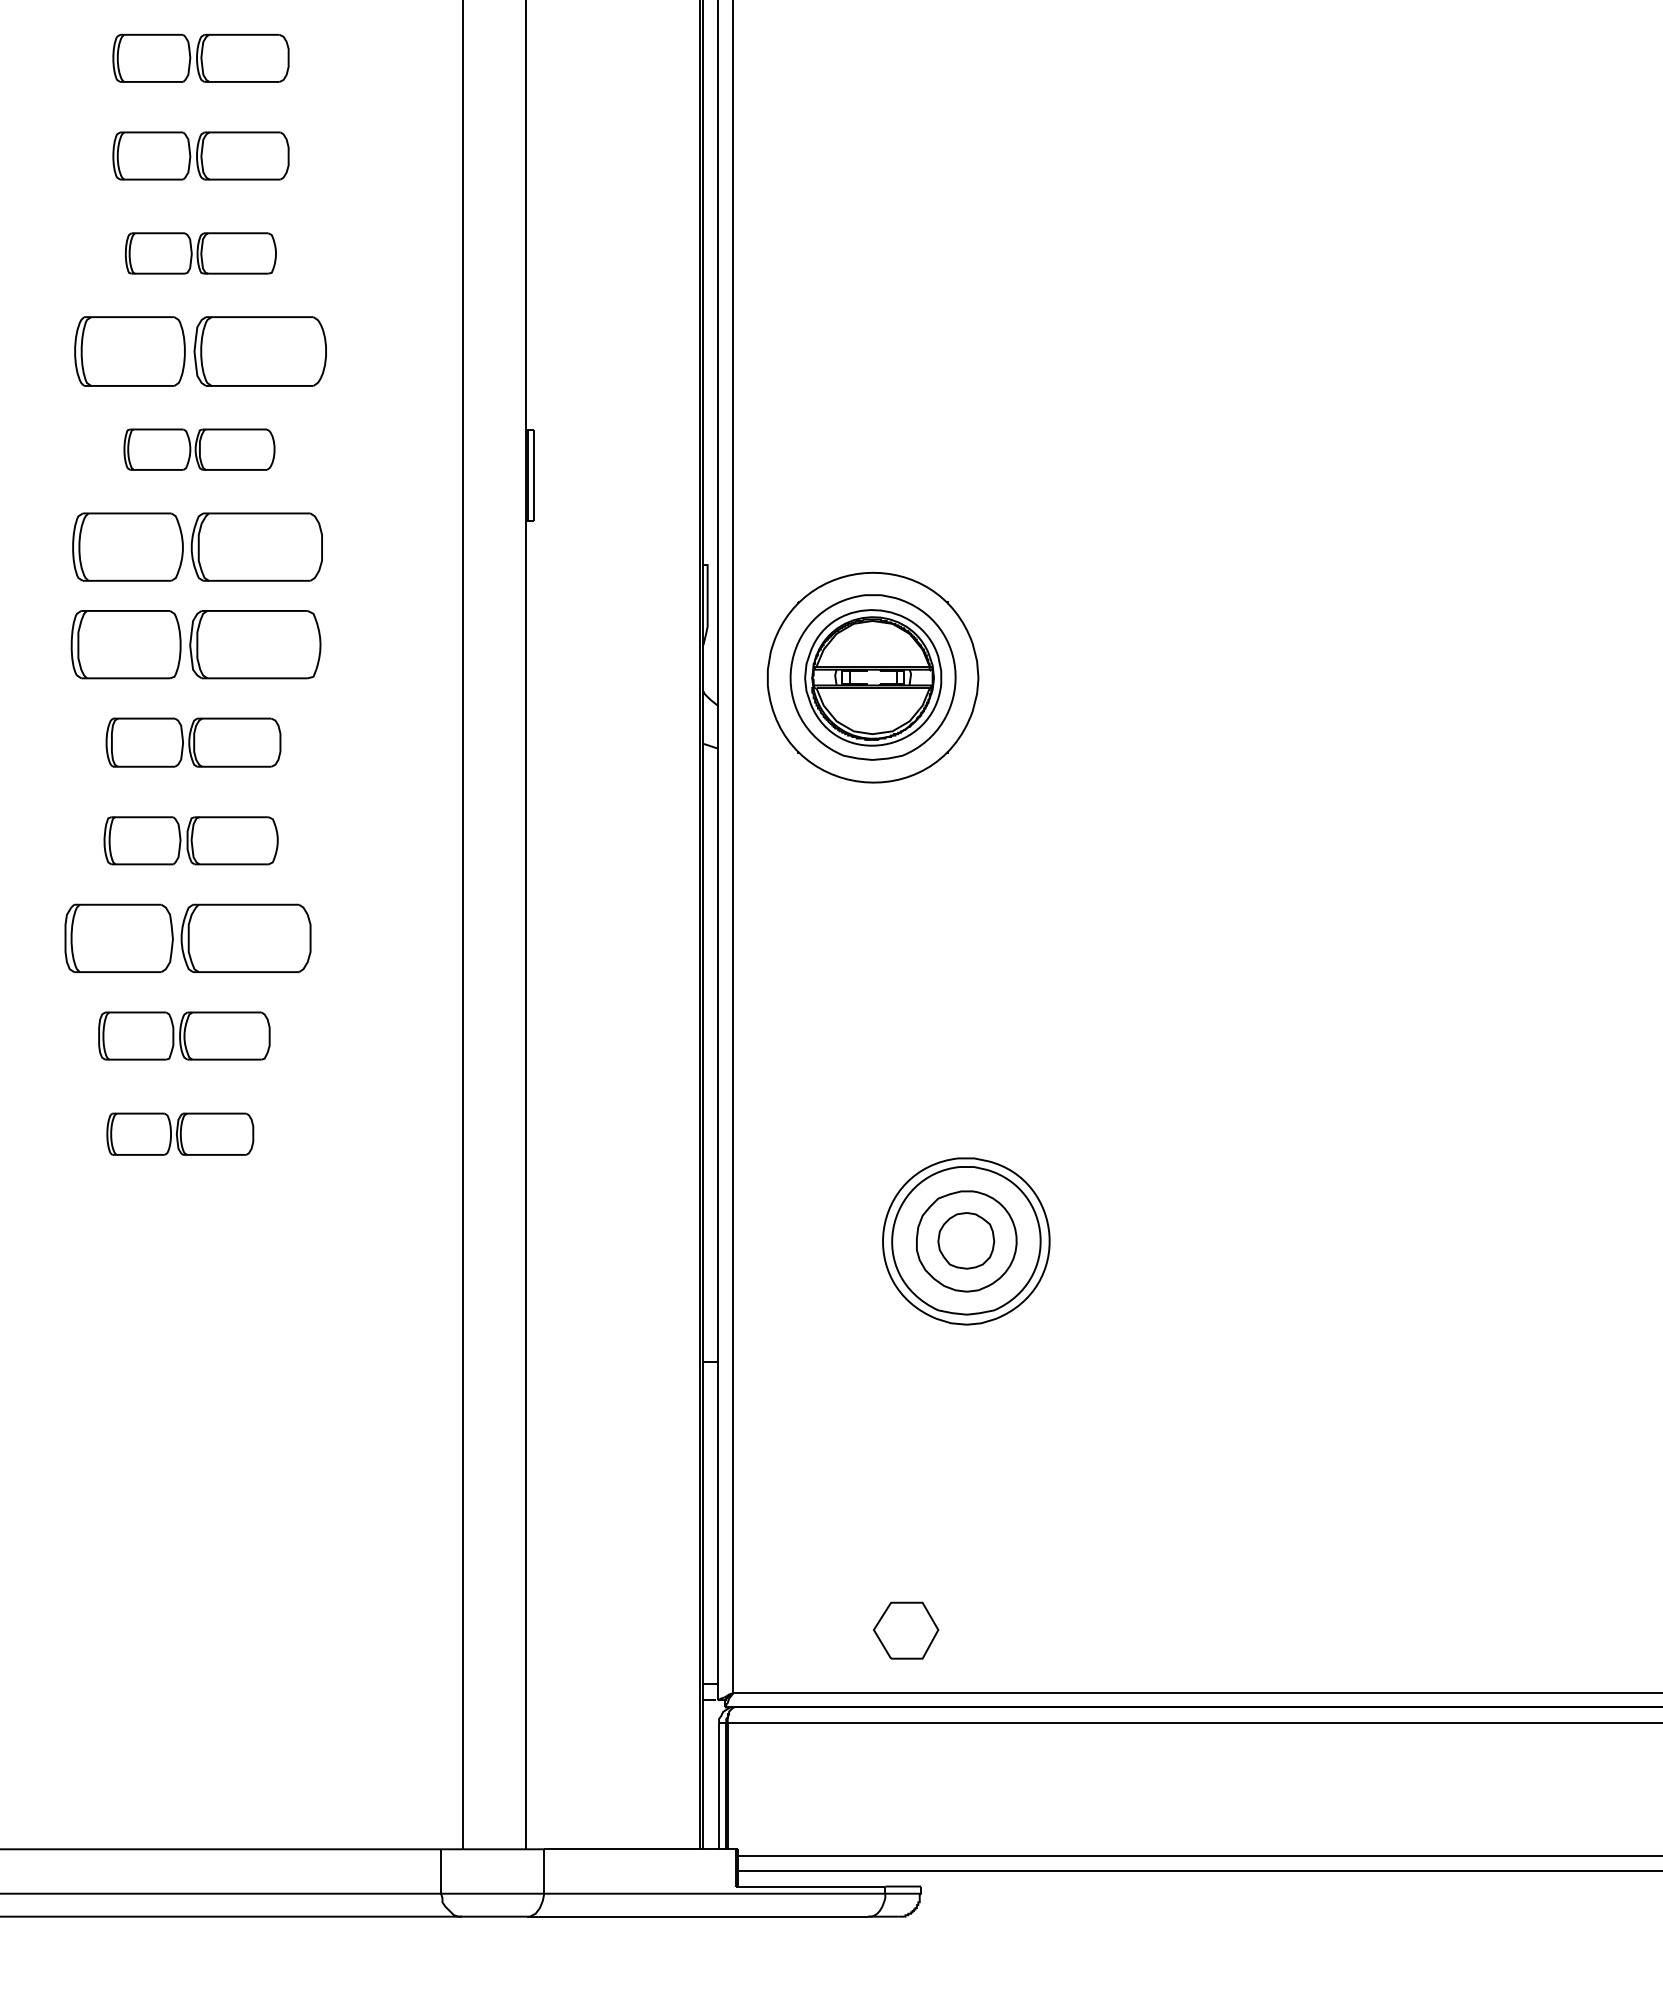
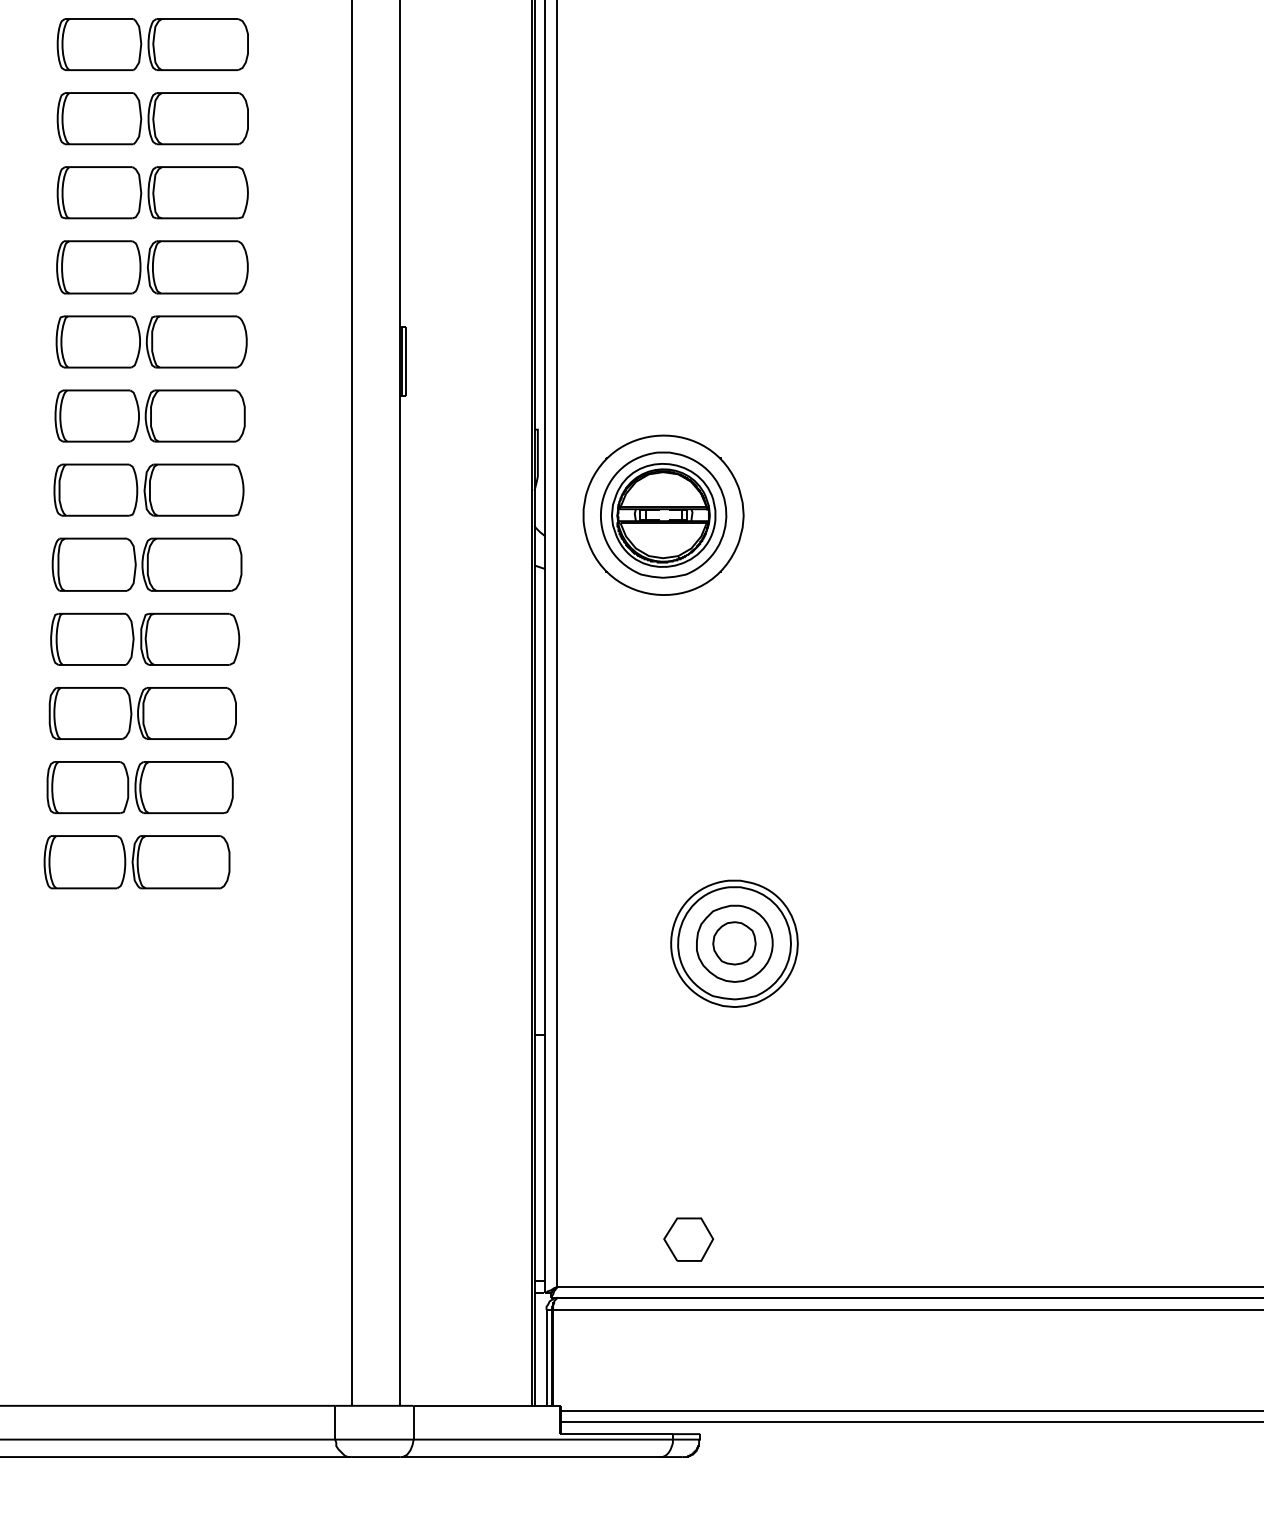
part: (200, 58) -> (152, 44), size x1.43
part: (200, 155) -> (152, 118), size x1.43
part: (200, 253) -> (152, 192), size x1.67
part: (199, 449) -> (151, 341), size x1.67
part: (192, 742) -> (146, 564), size x1.43
part: (191, 839) -> (145, 638), size x1.43
part: (183, 1035) -> (139, 787), size x1.43
part: (179, 1134) -> (136, 862), size x1.67

